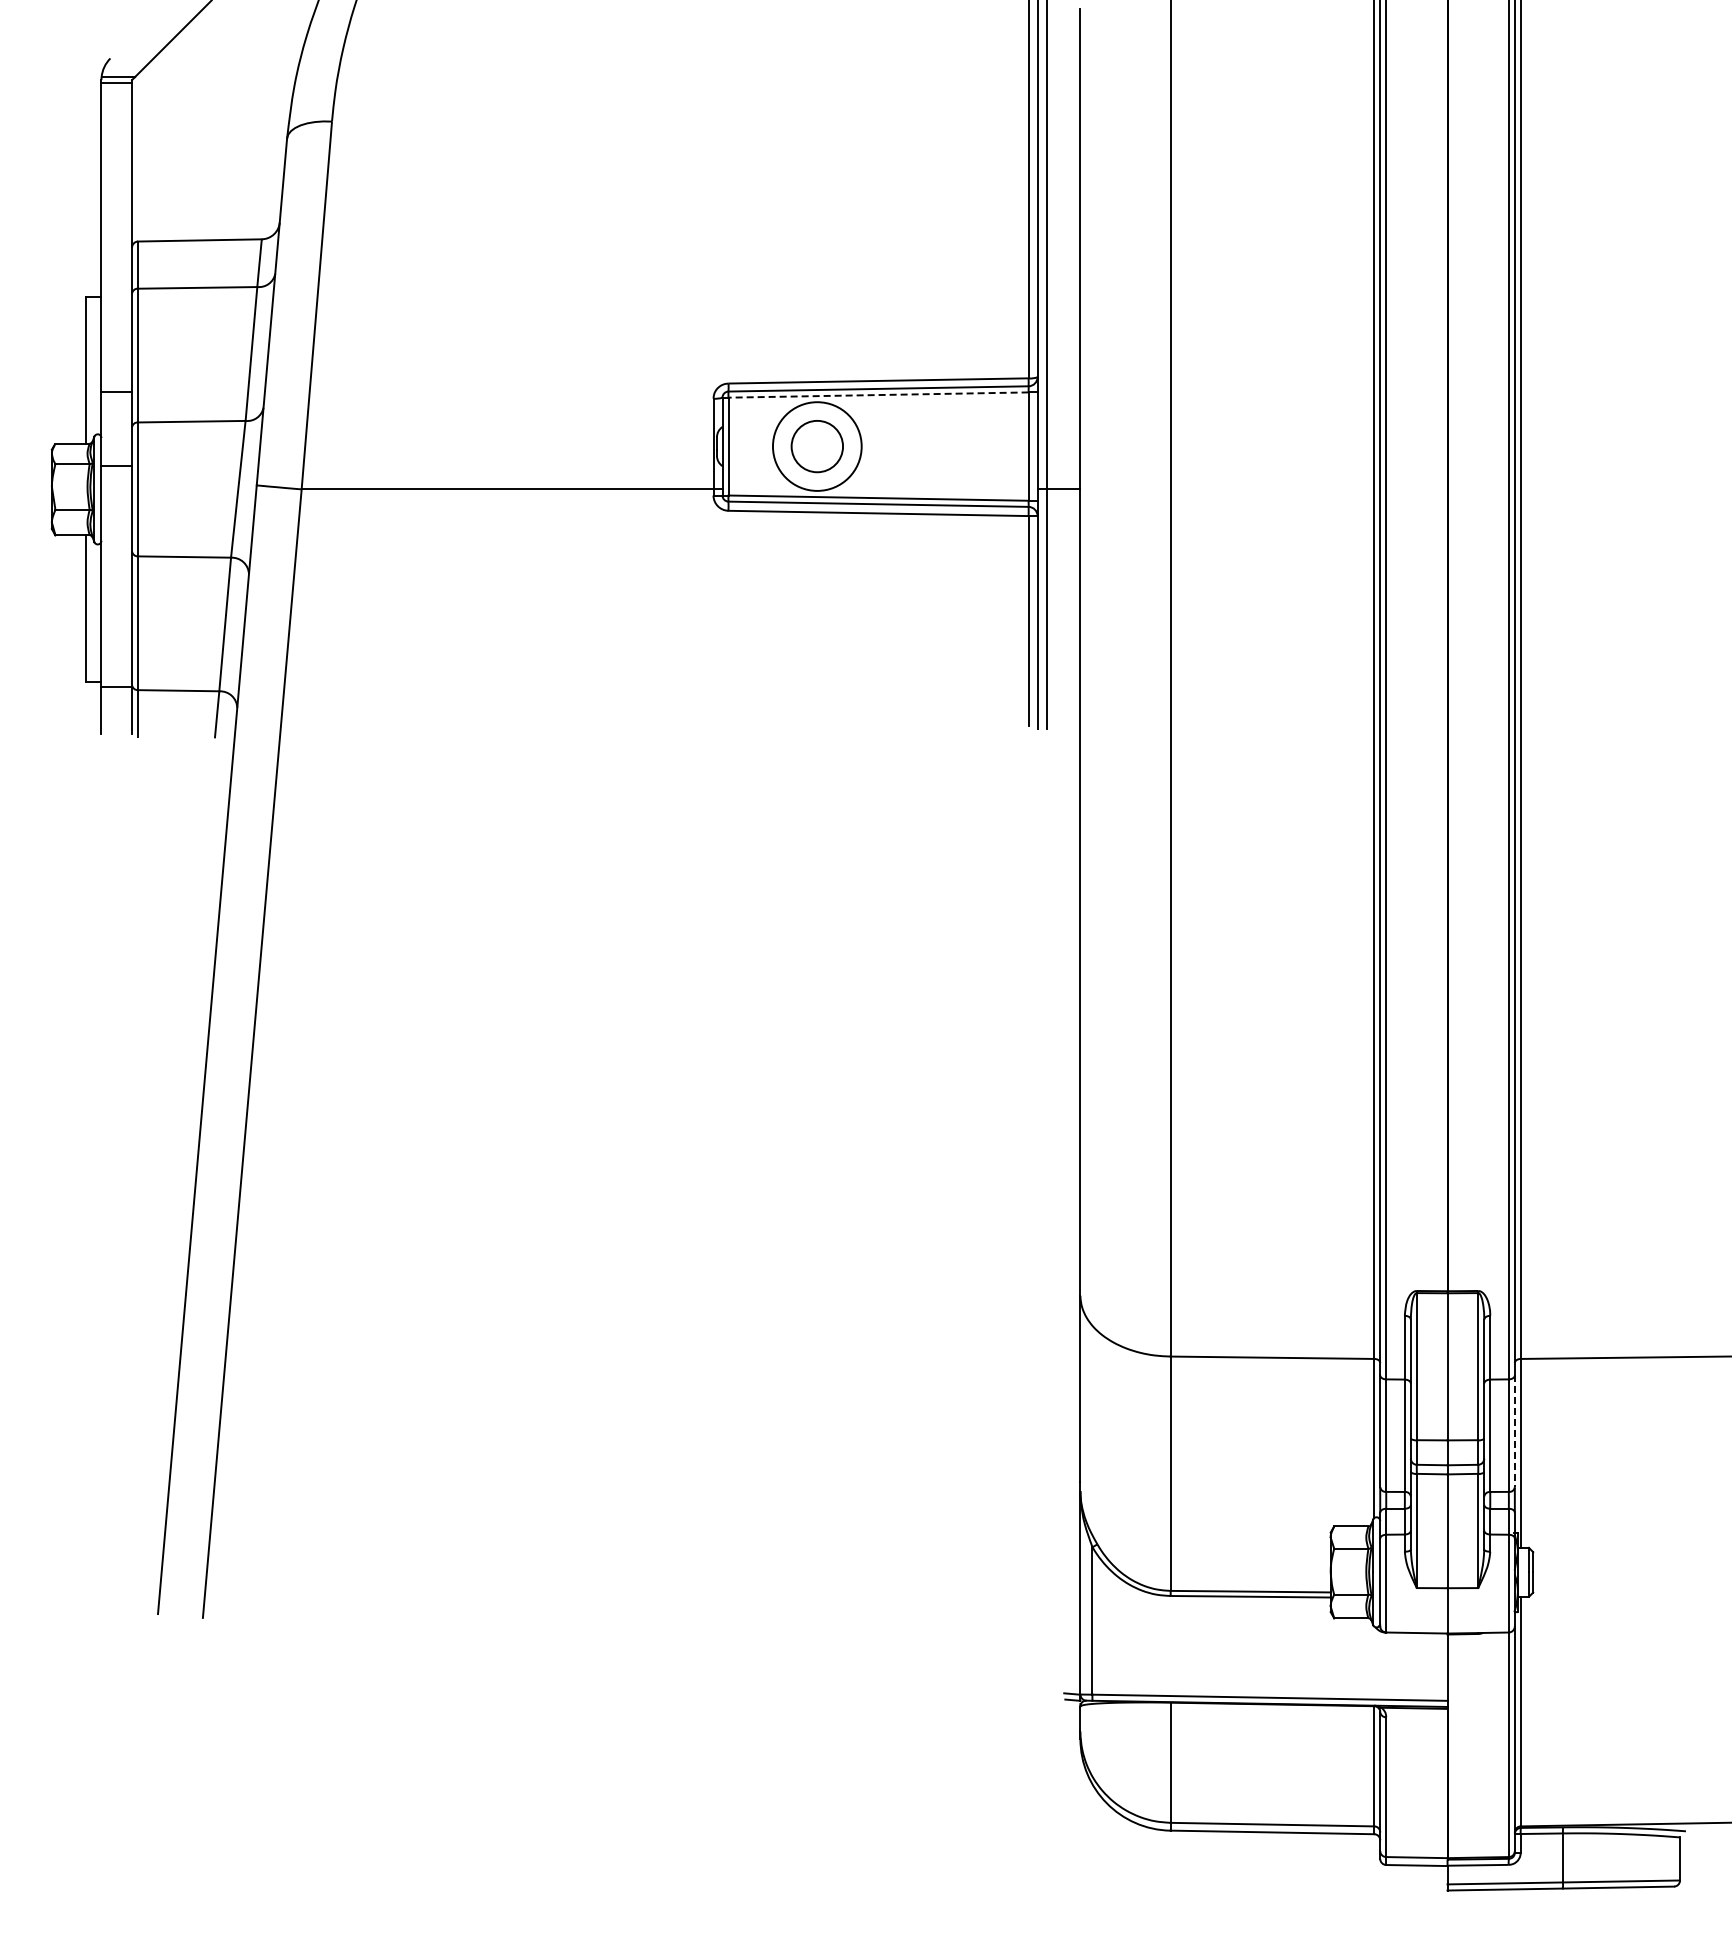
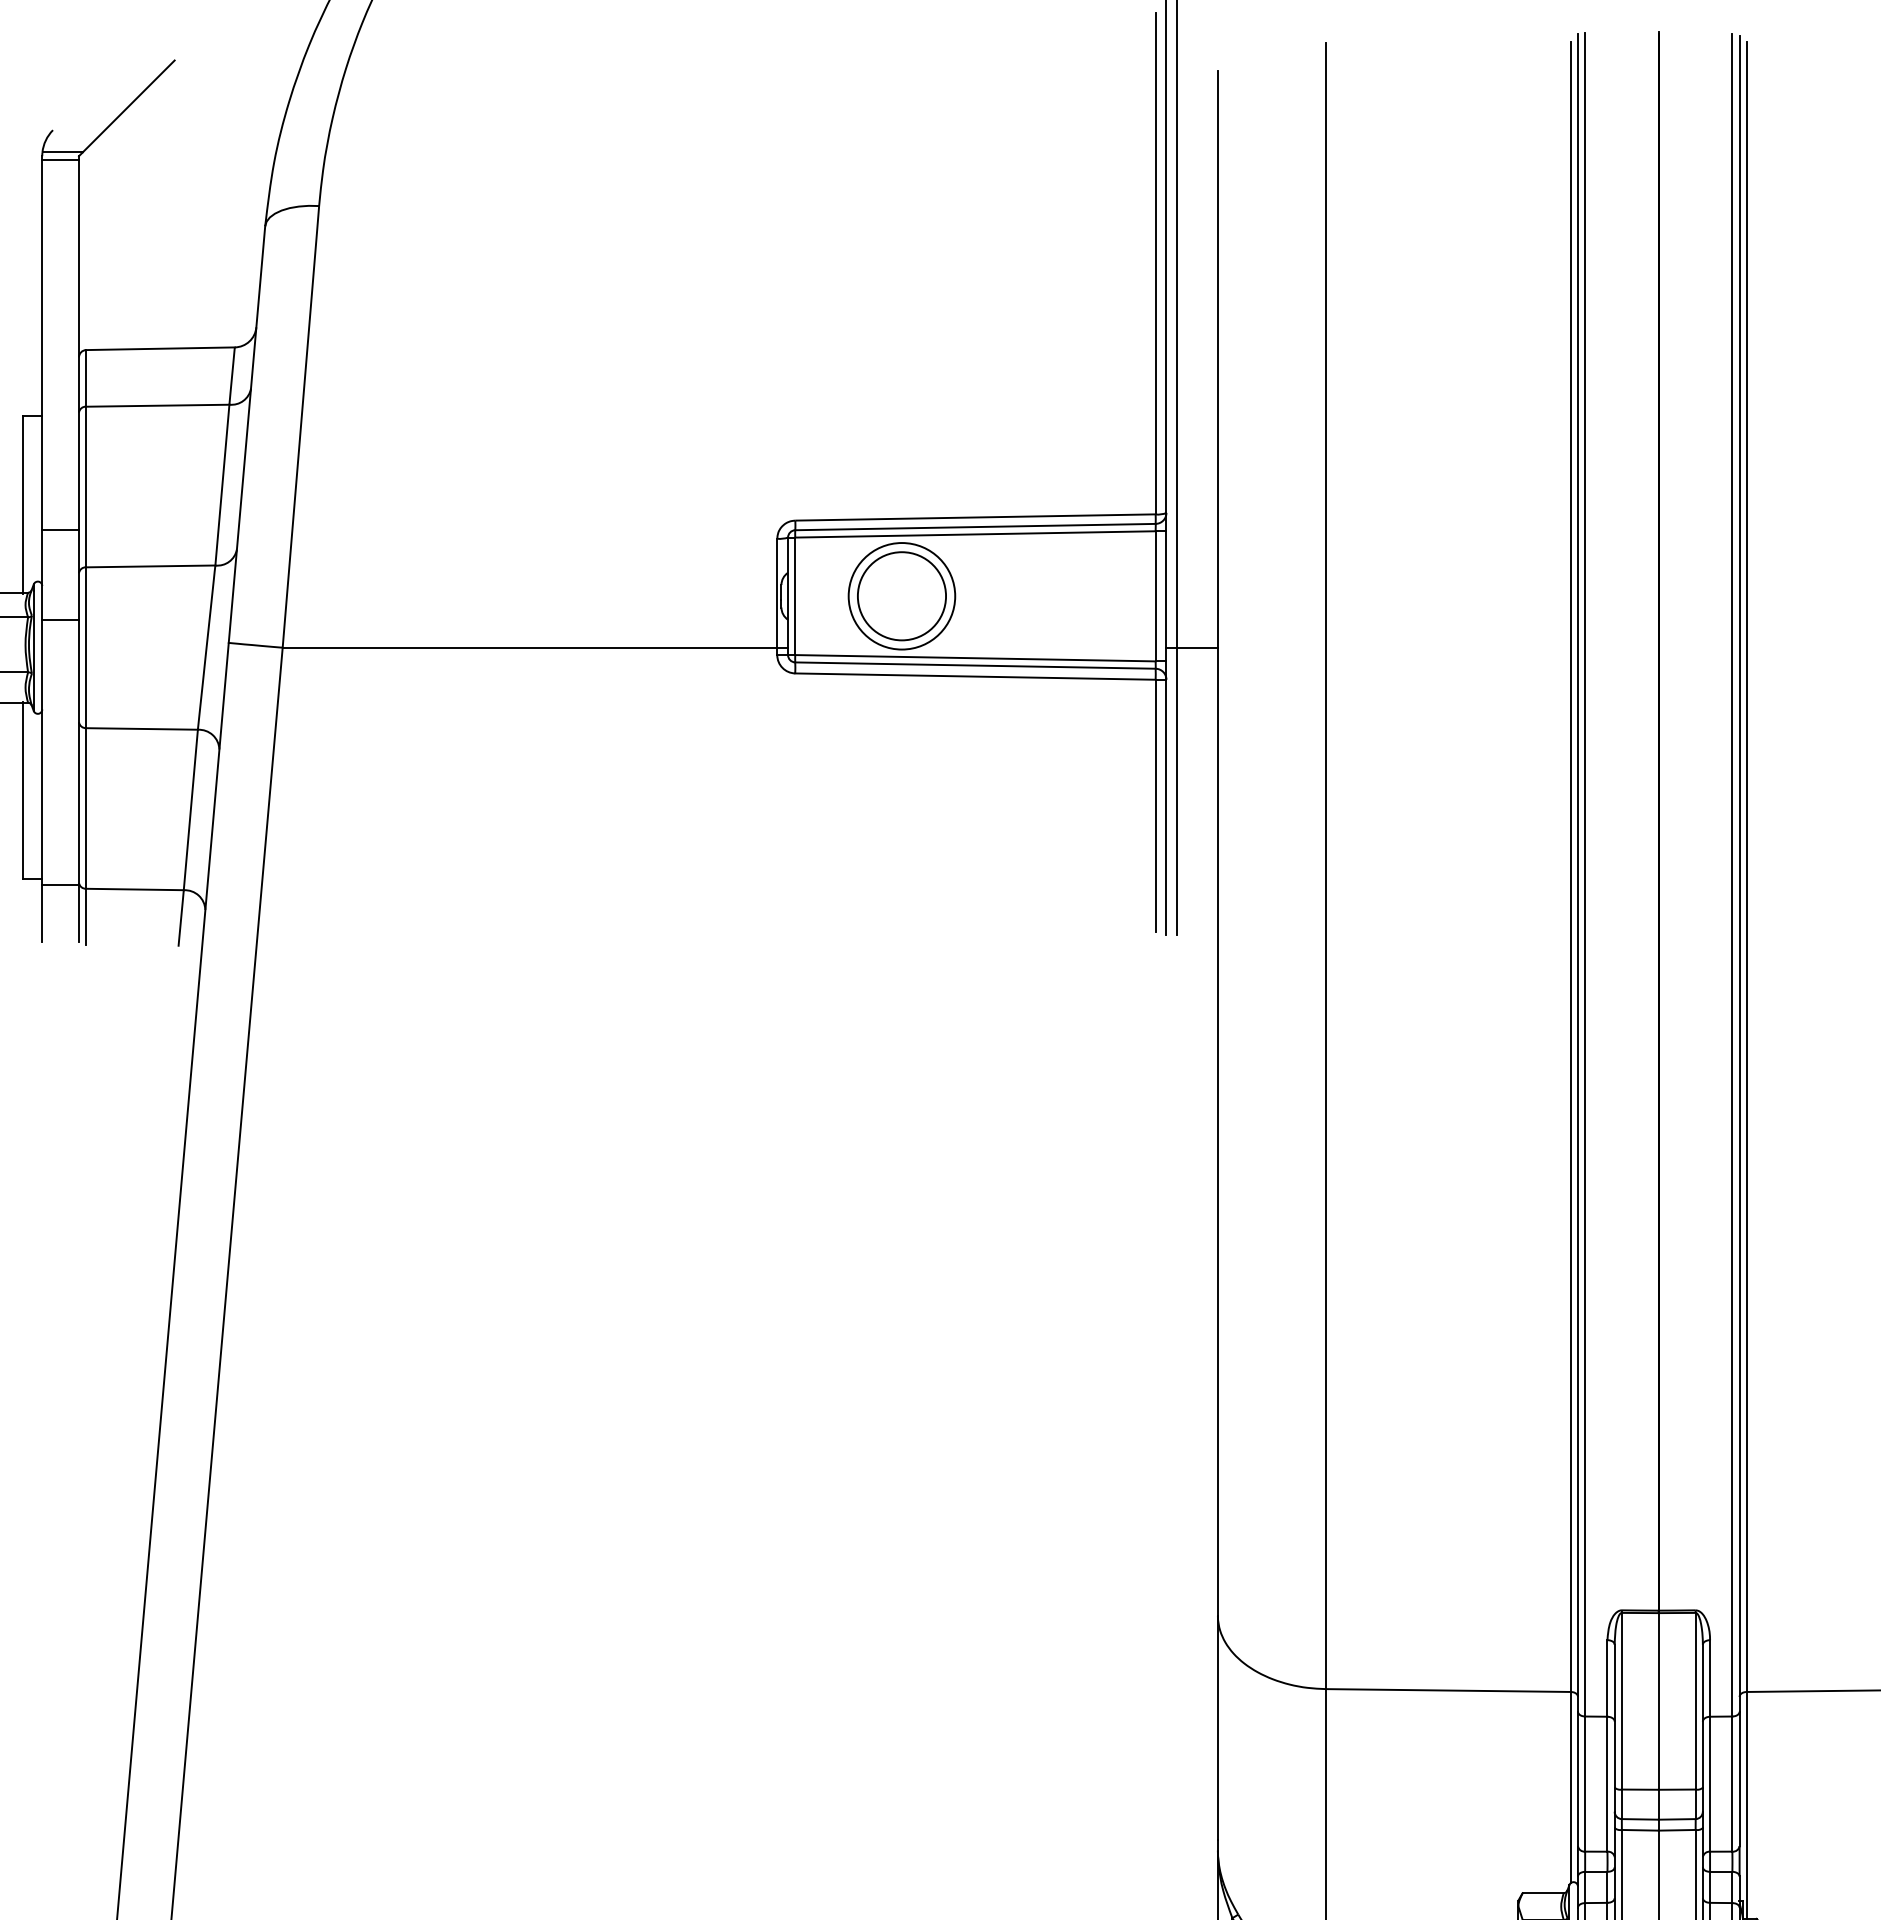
line: (878, 395) -> (975, 534), dashed -> solid
circle: (817, 446) -> (902, 596), size x1.43
line: (1514, 1431) -> (1739, 1779), dashed -> solid

